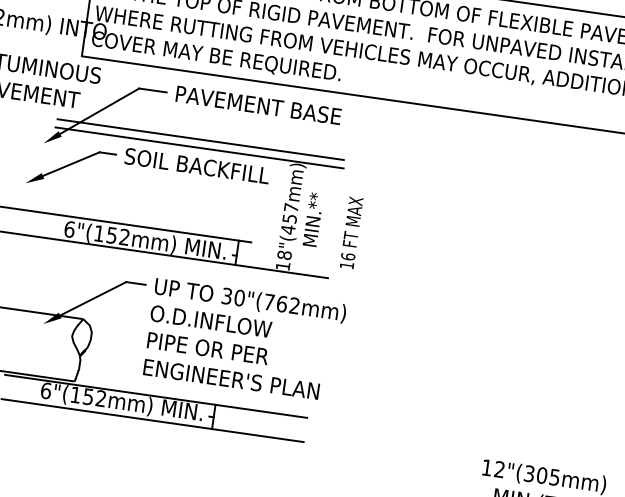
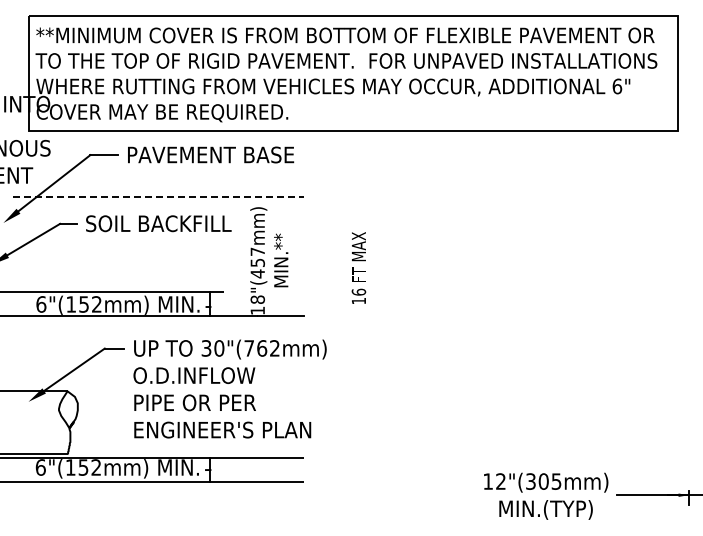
line: (200, 140) -> (158, 197), solid -> dashed
line: (198, 147) -> (157, 205), removed
text: (351, 232) -> (358, 267), moved

